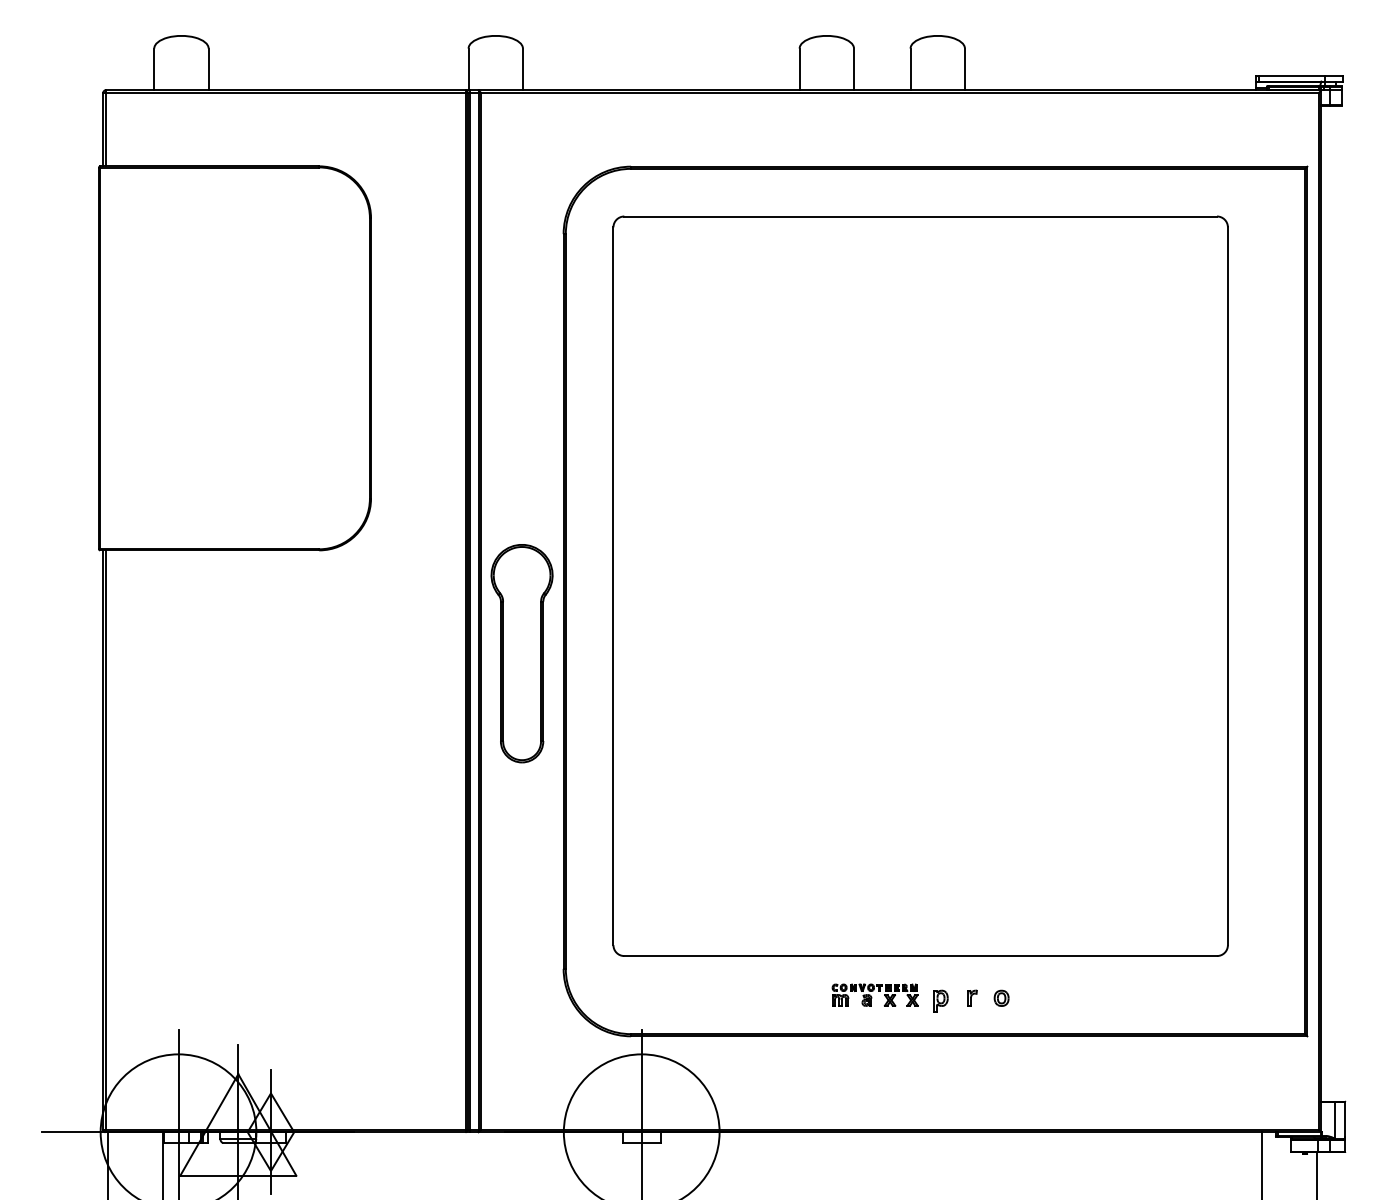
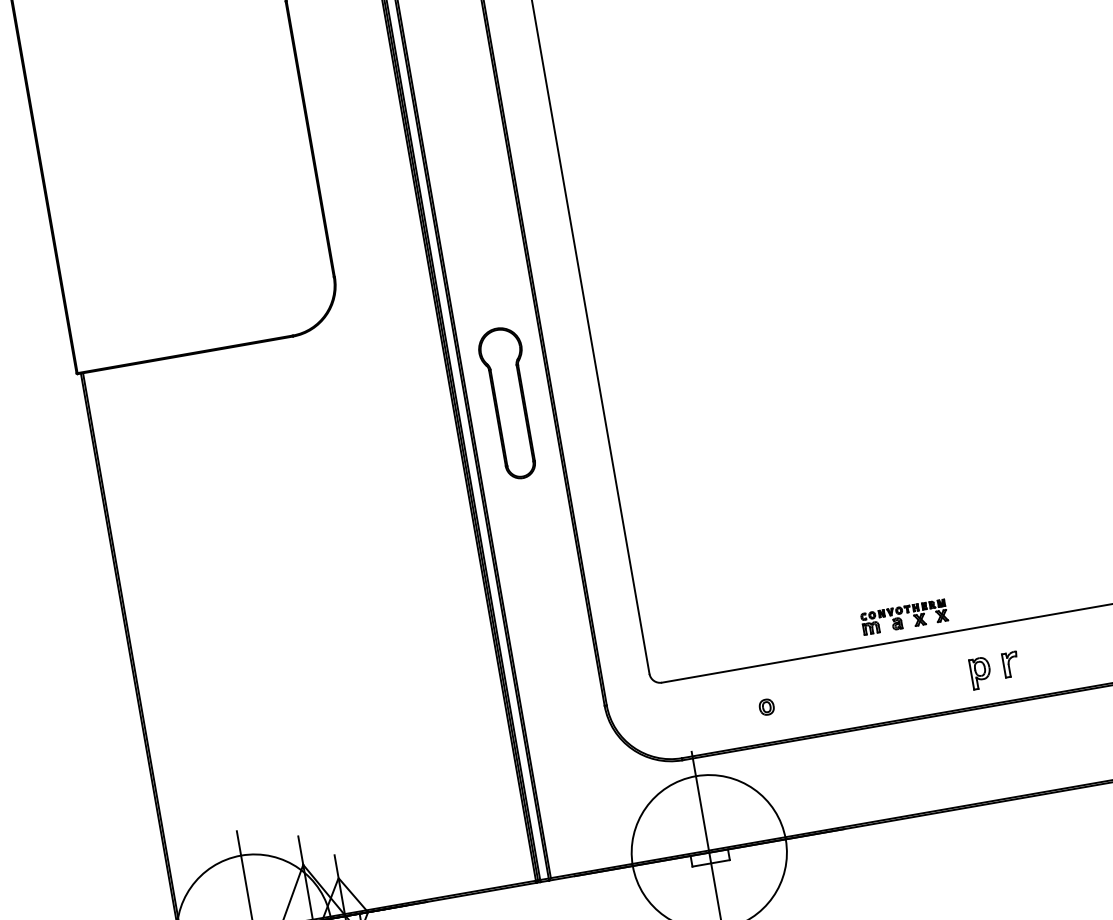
part: (521, 653) -> (509, 403), size x0.7
part: (874, 994) -> (903, 616), moved
part: (972, 997) -> (1011, 663), size x1.6
part: (1001, 997) -> (766, 706), moved
part: (940, 1000) -> (980, 672), size x1.4

